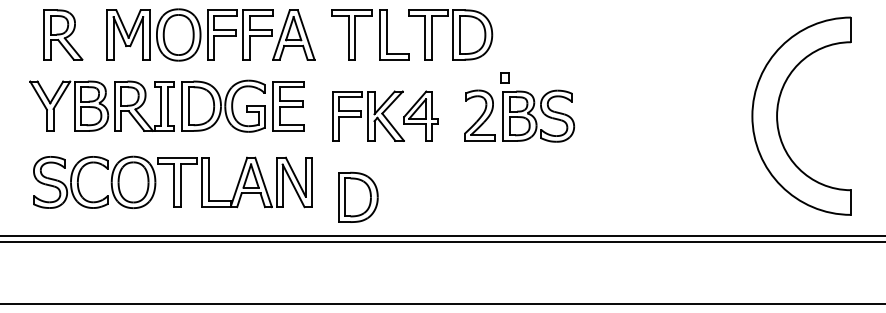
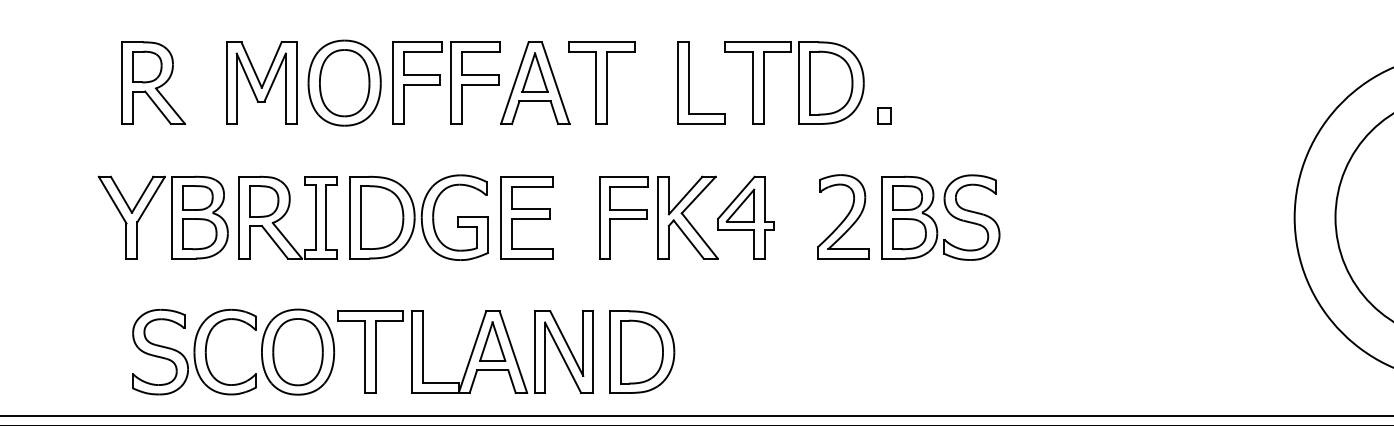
part: (351, 34) -> (600, 82), moved
part: (504, 77) -> (884, 115), moved
part: (166, 105) -> (324, 216), moved
part: (172, 181) -> (362, 350), moved

